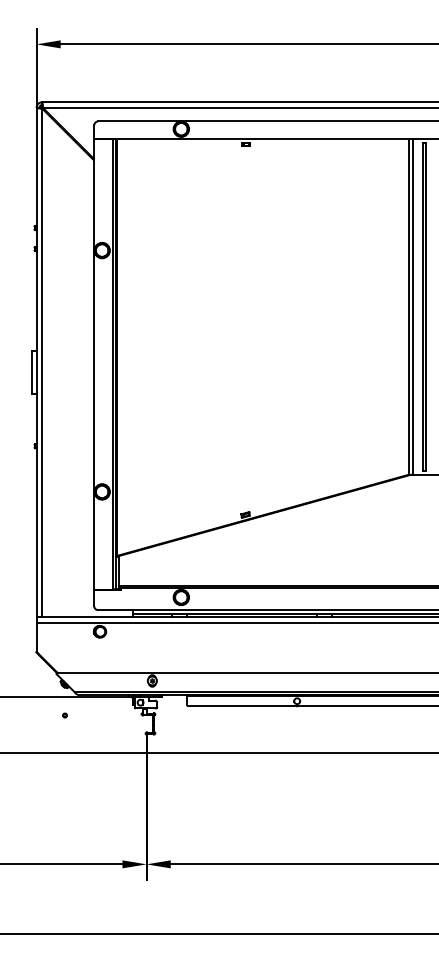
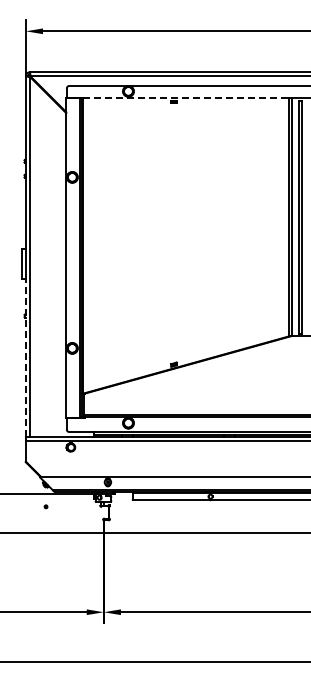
line: (263, 139) -> (186, 98), solid -> dashed
line: (36, 504) -> (25, 357), solid -> dashed

